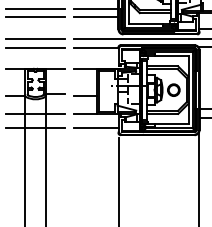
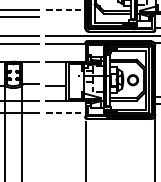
line: (96, 8) -> (66, 9), solid -> dashed
line: (95, 17) -> (65, 17), removed
line: (96, 127) -> (66, 112), solid -> dashed

